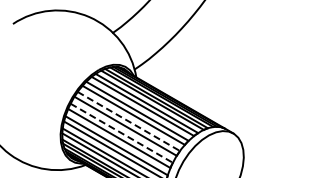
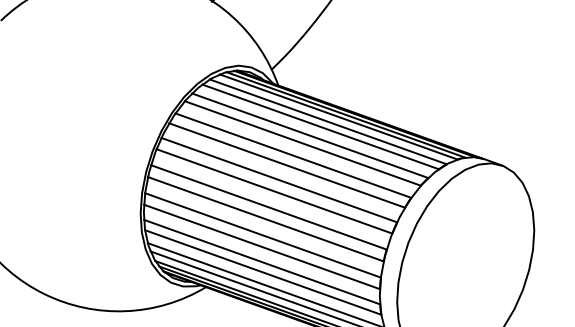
line: (129, 121) -> (280, 179), dashed -> solid
line: (122, 133) -> (270, 207), dashed -> solid

